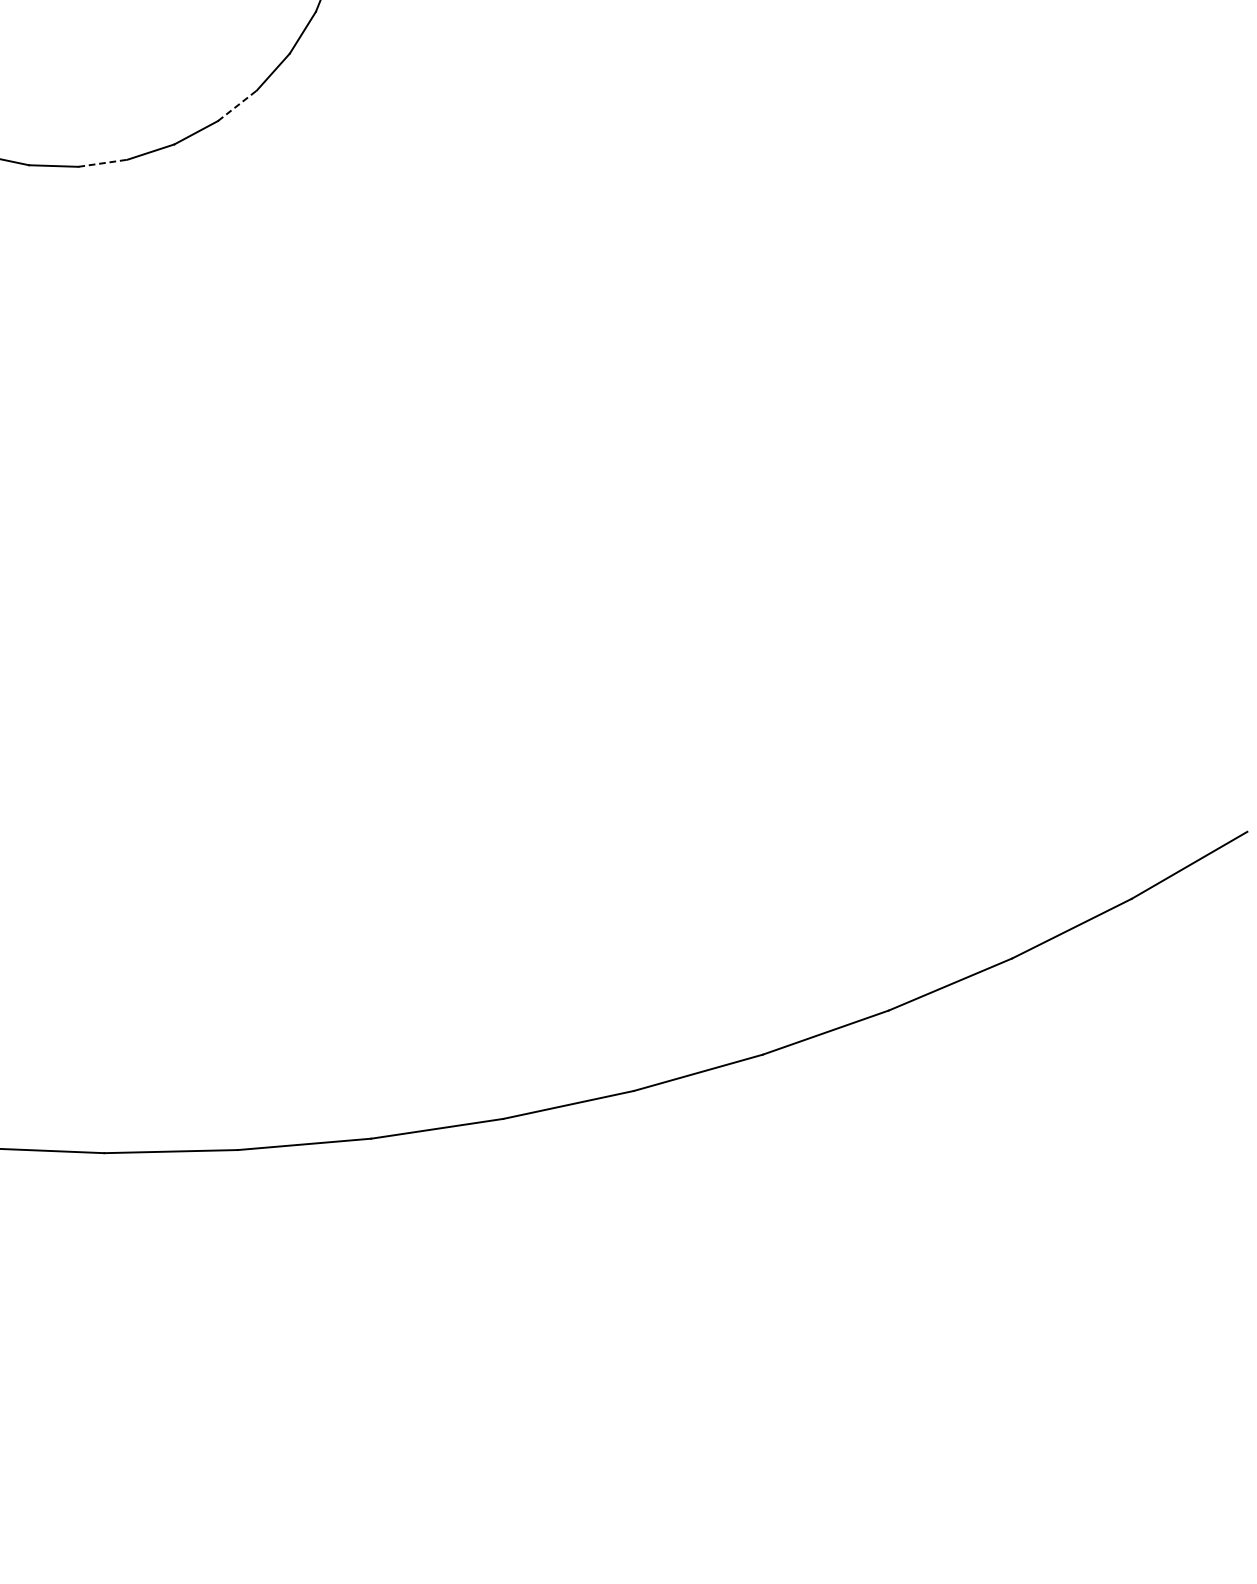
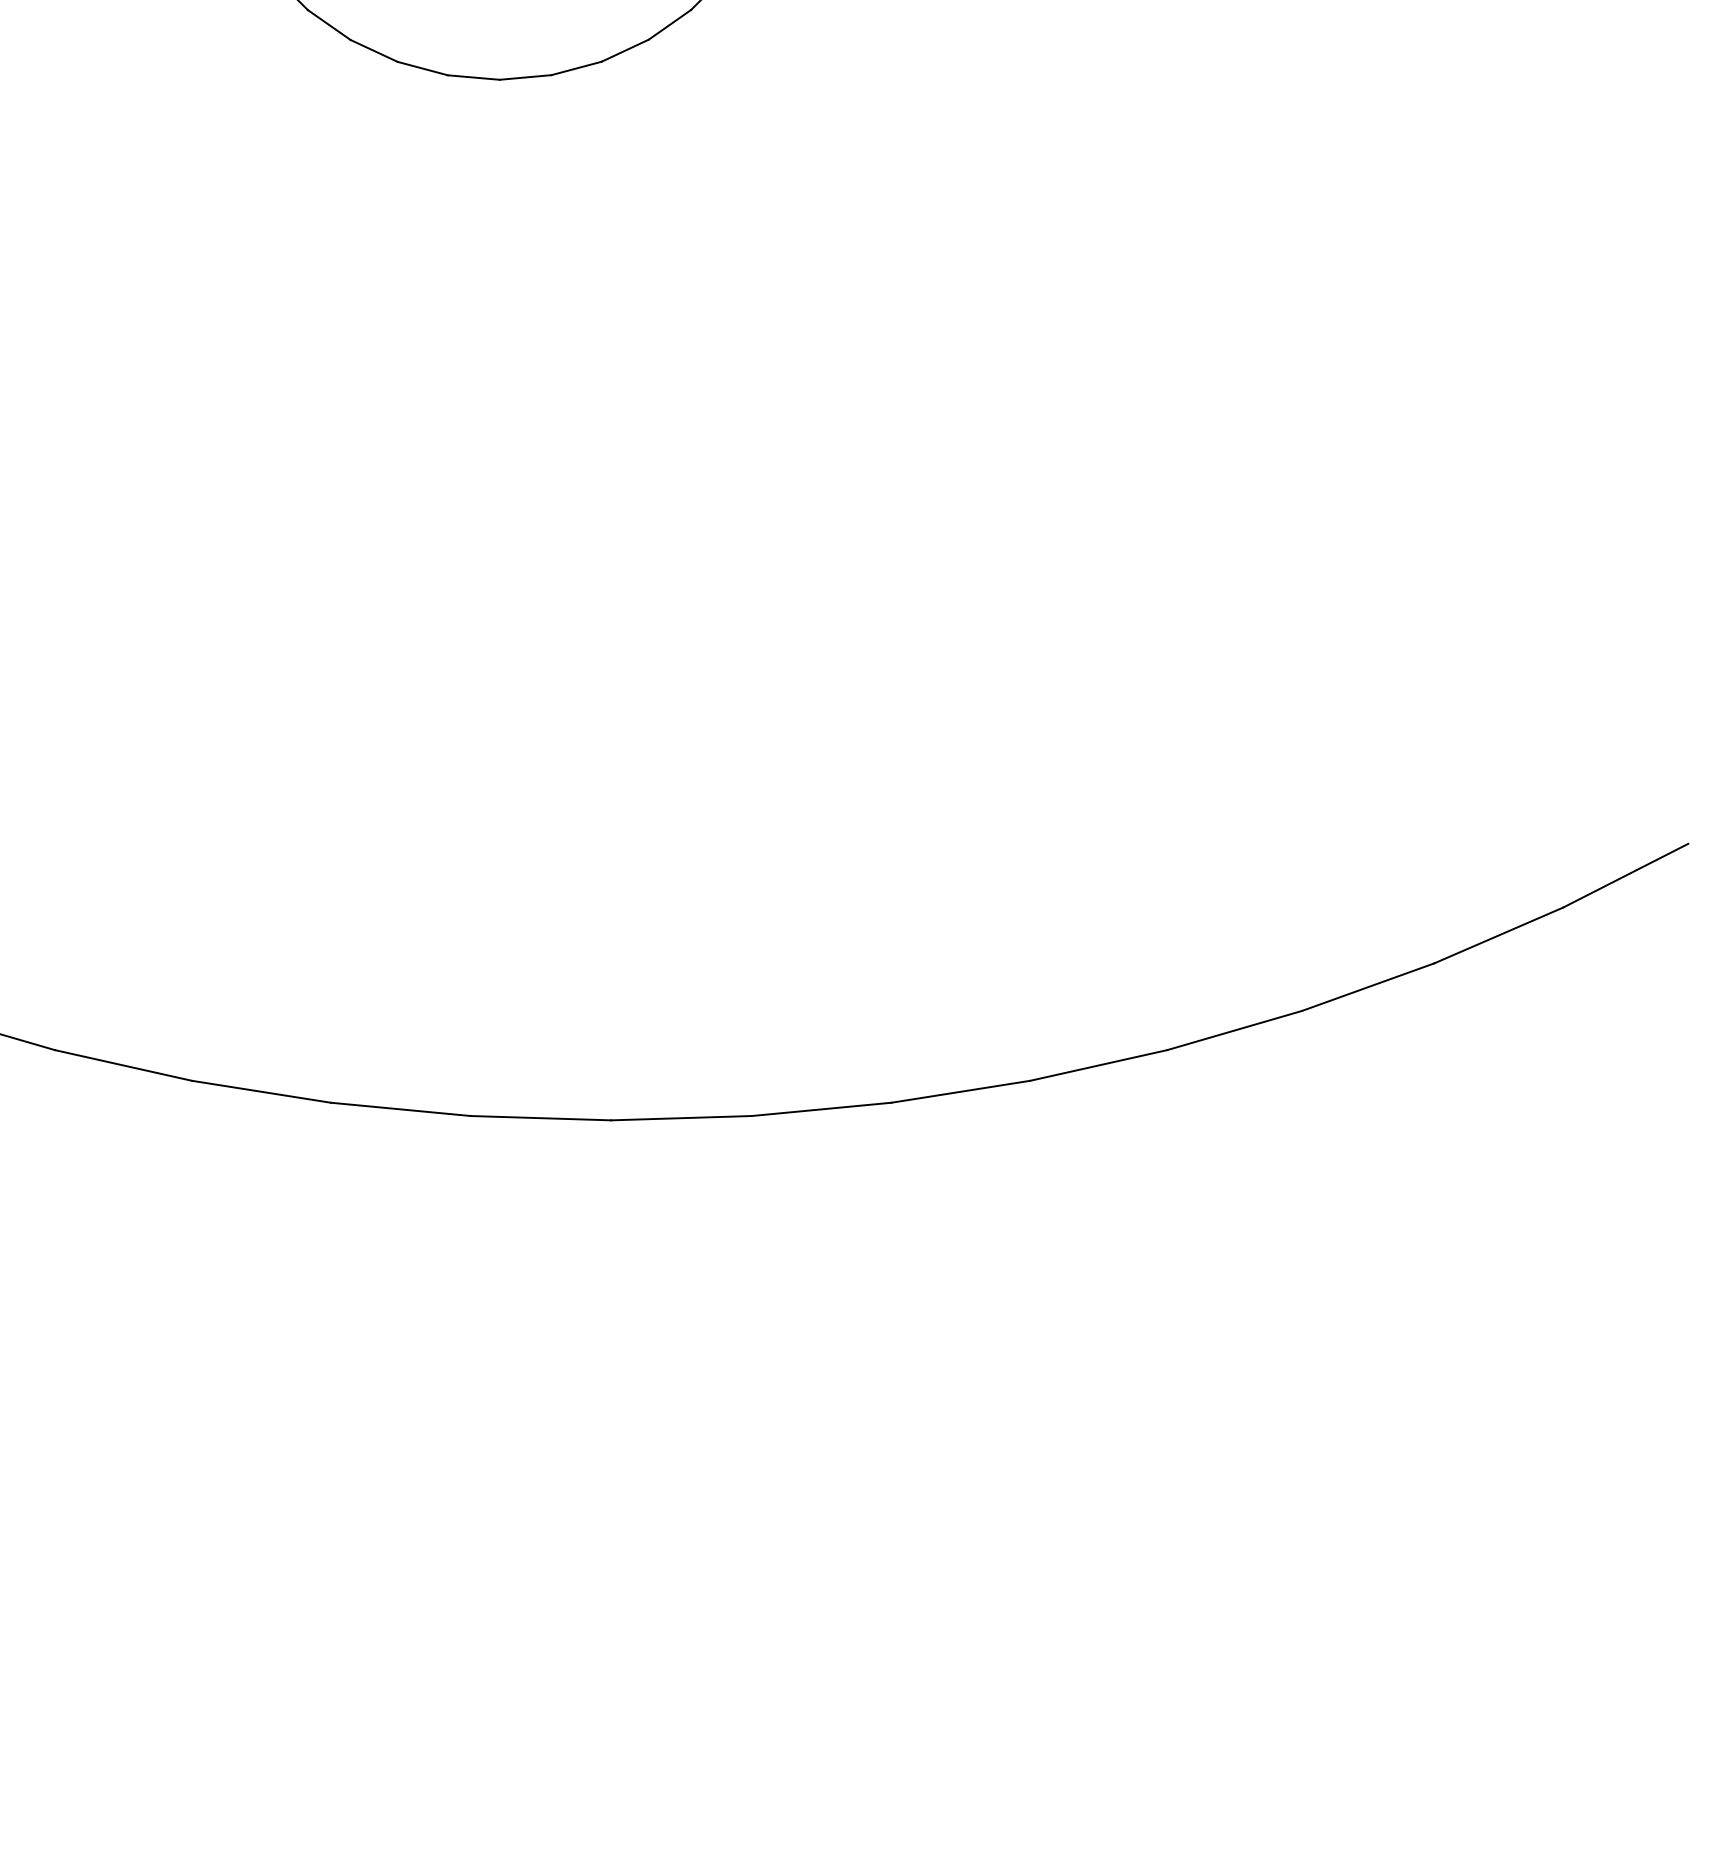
line: (236, 105) -> (669, 24), dashed -> solid
line: (102, 163) -> (525, 77), dashed -> solid

